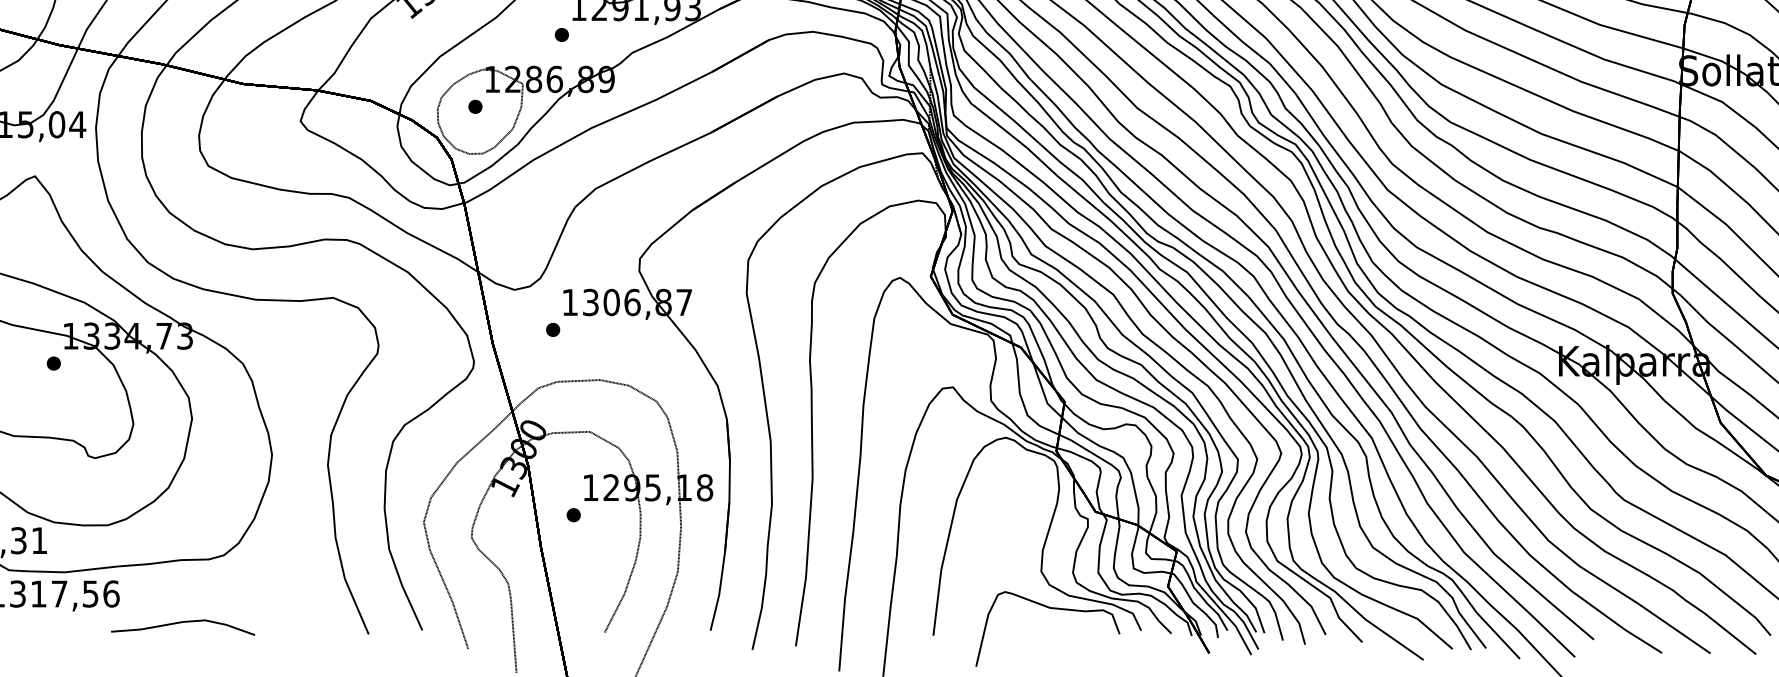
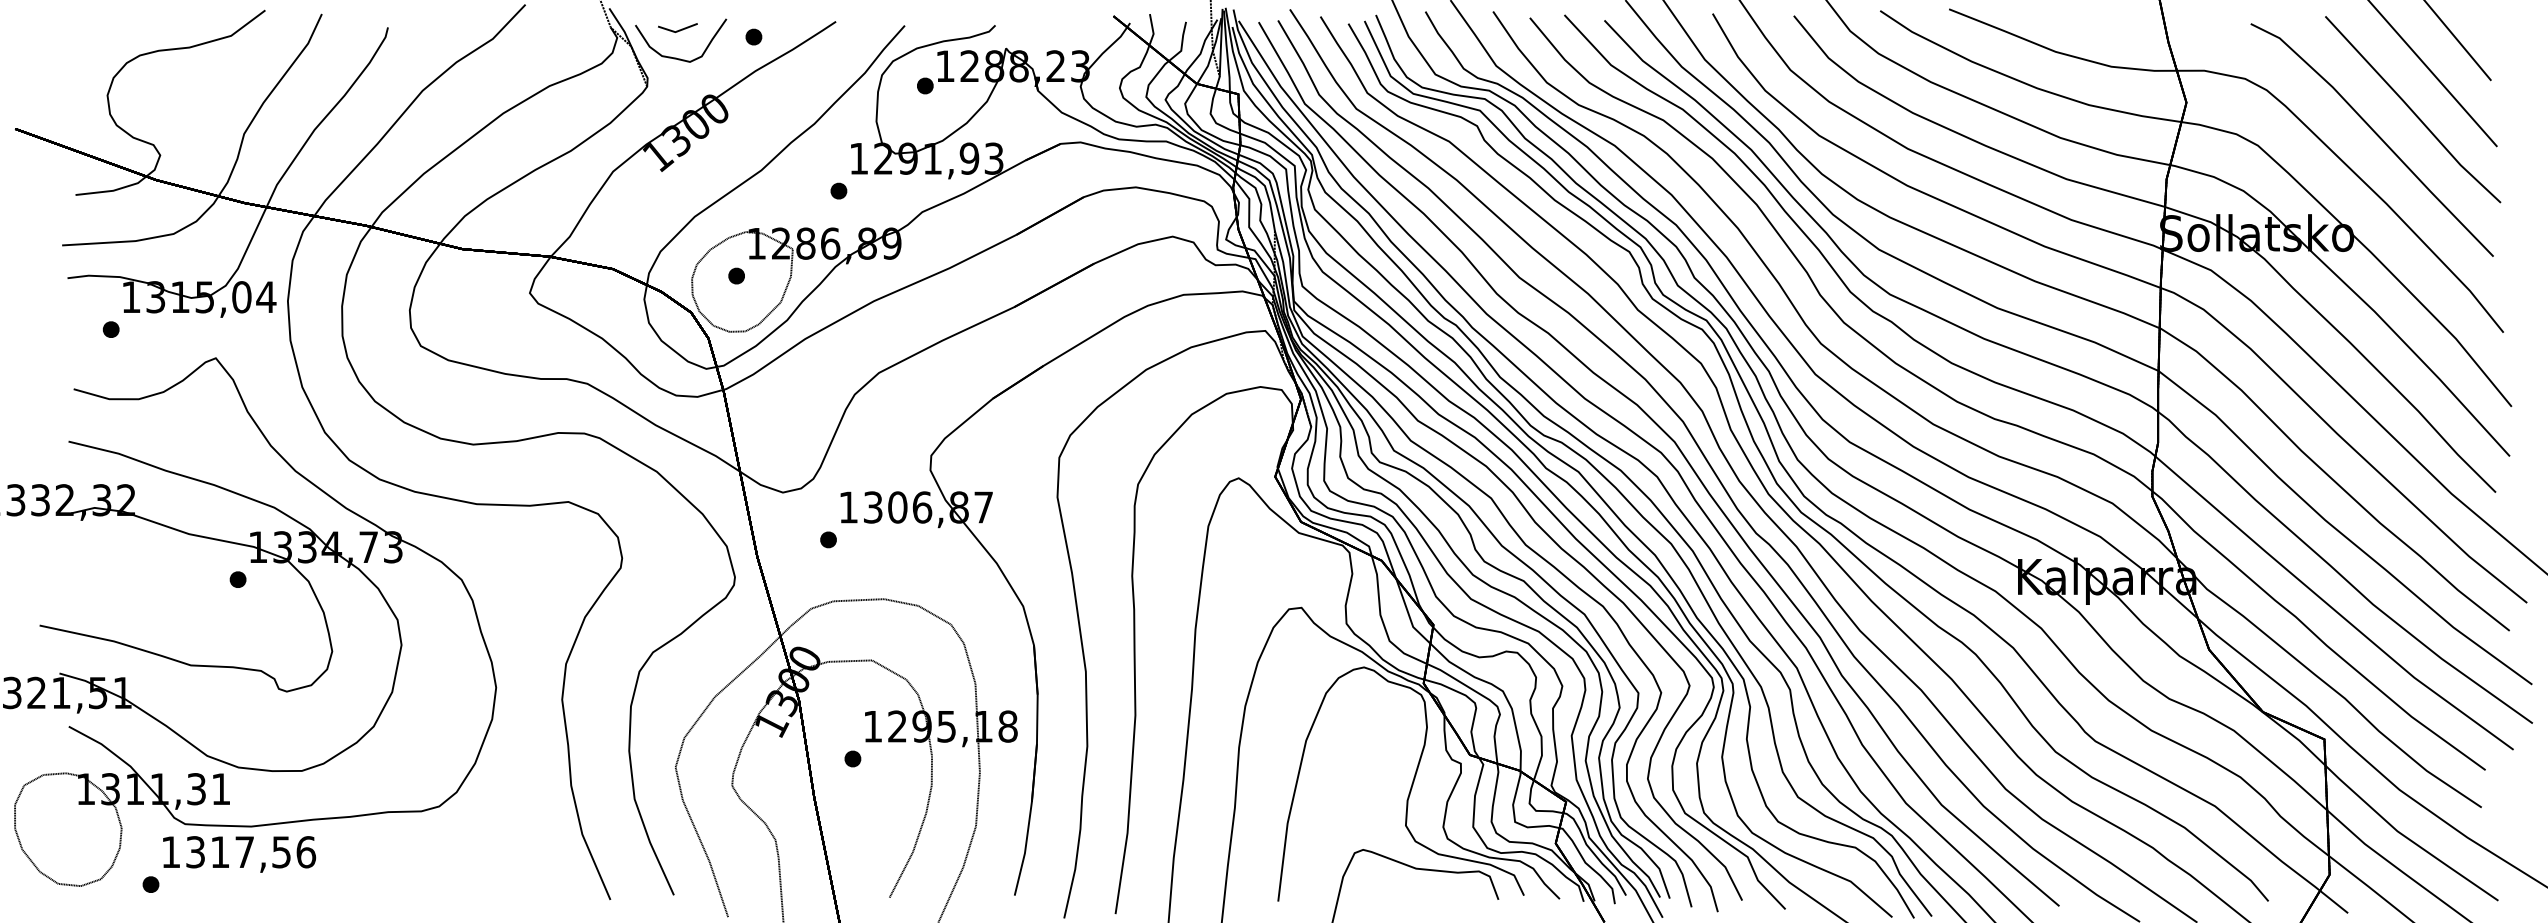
curve: (182, 623) -> (390, 886), removed

